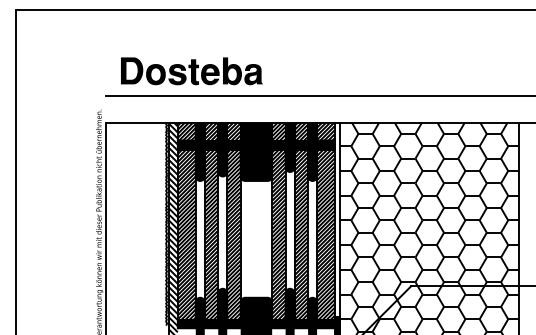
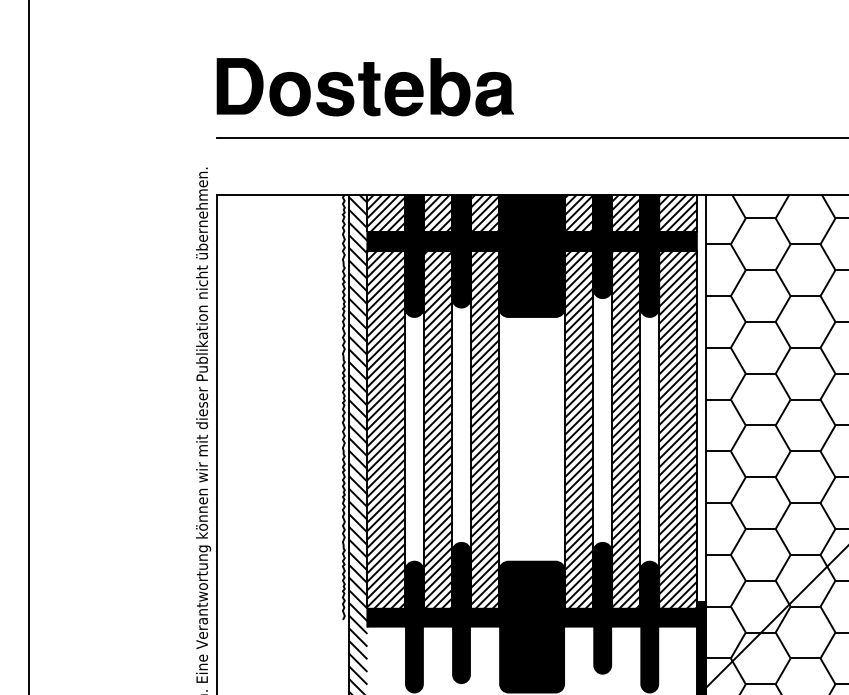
part: (191, 71) -> (364, 87), moved

